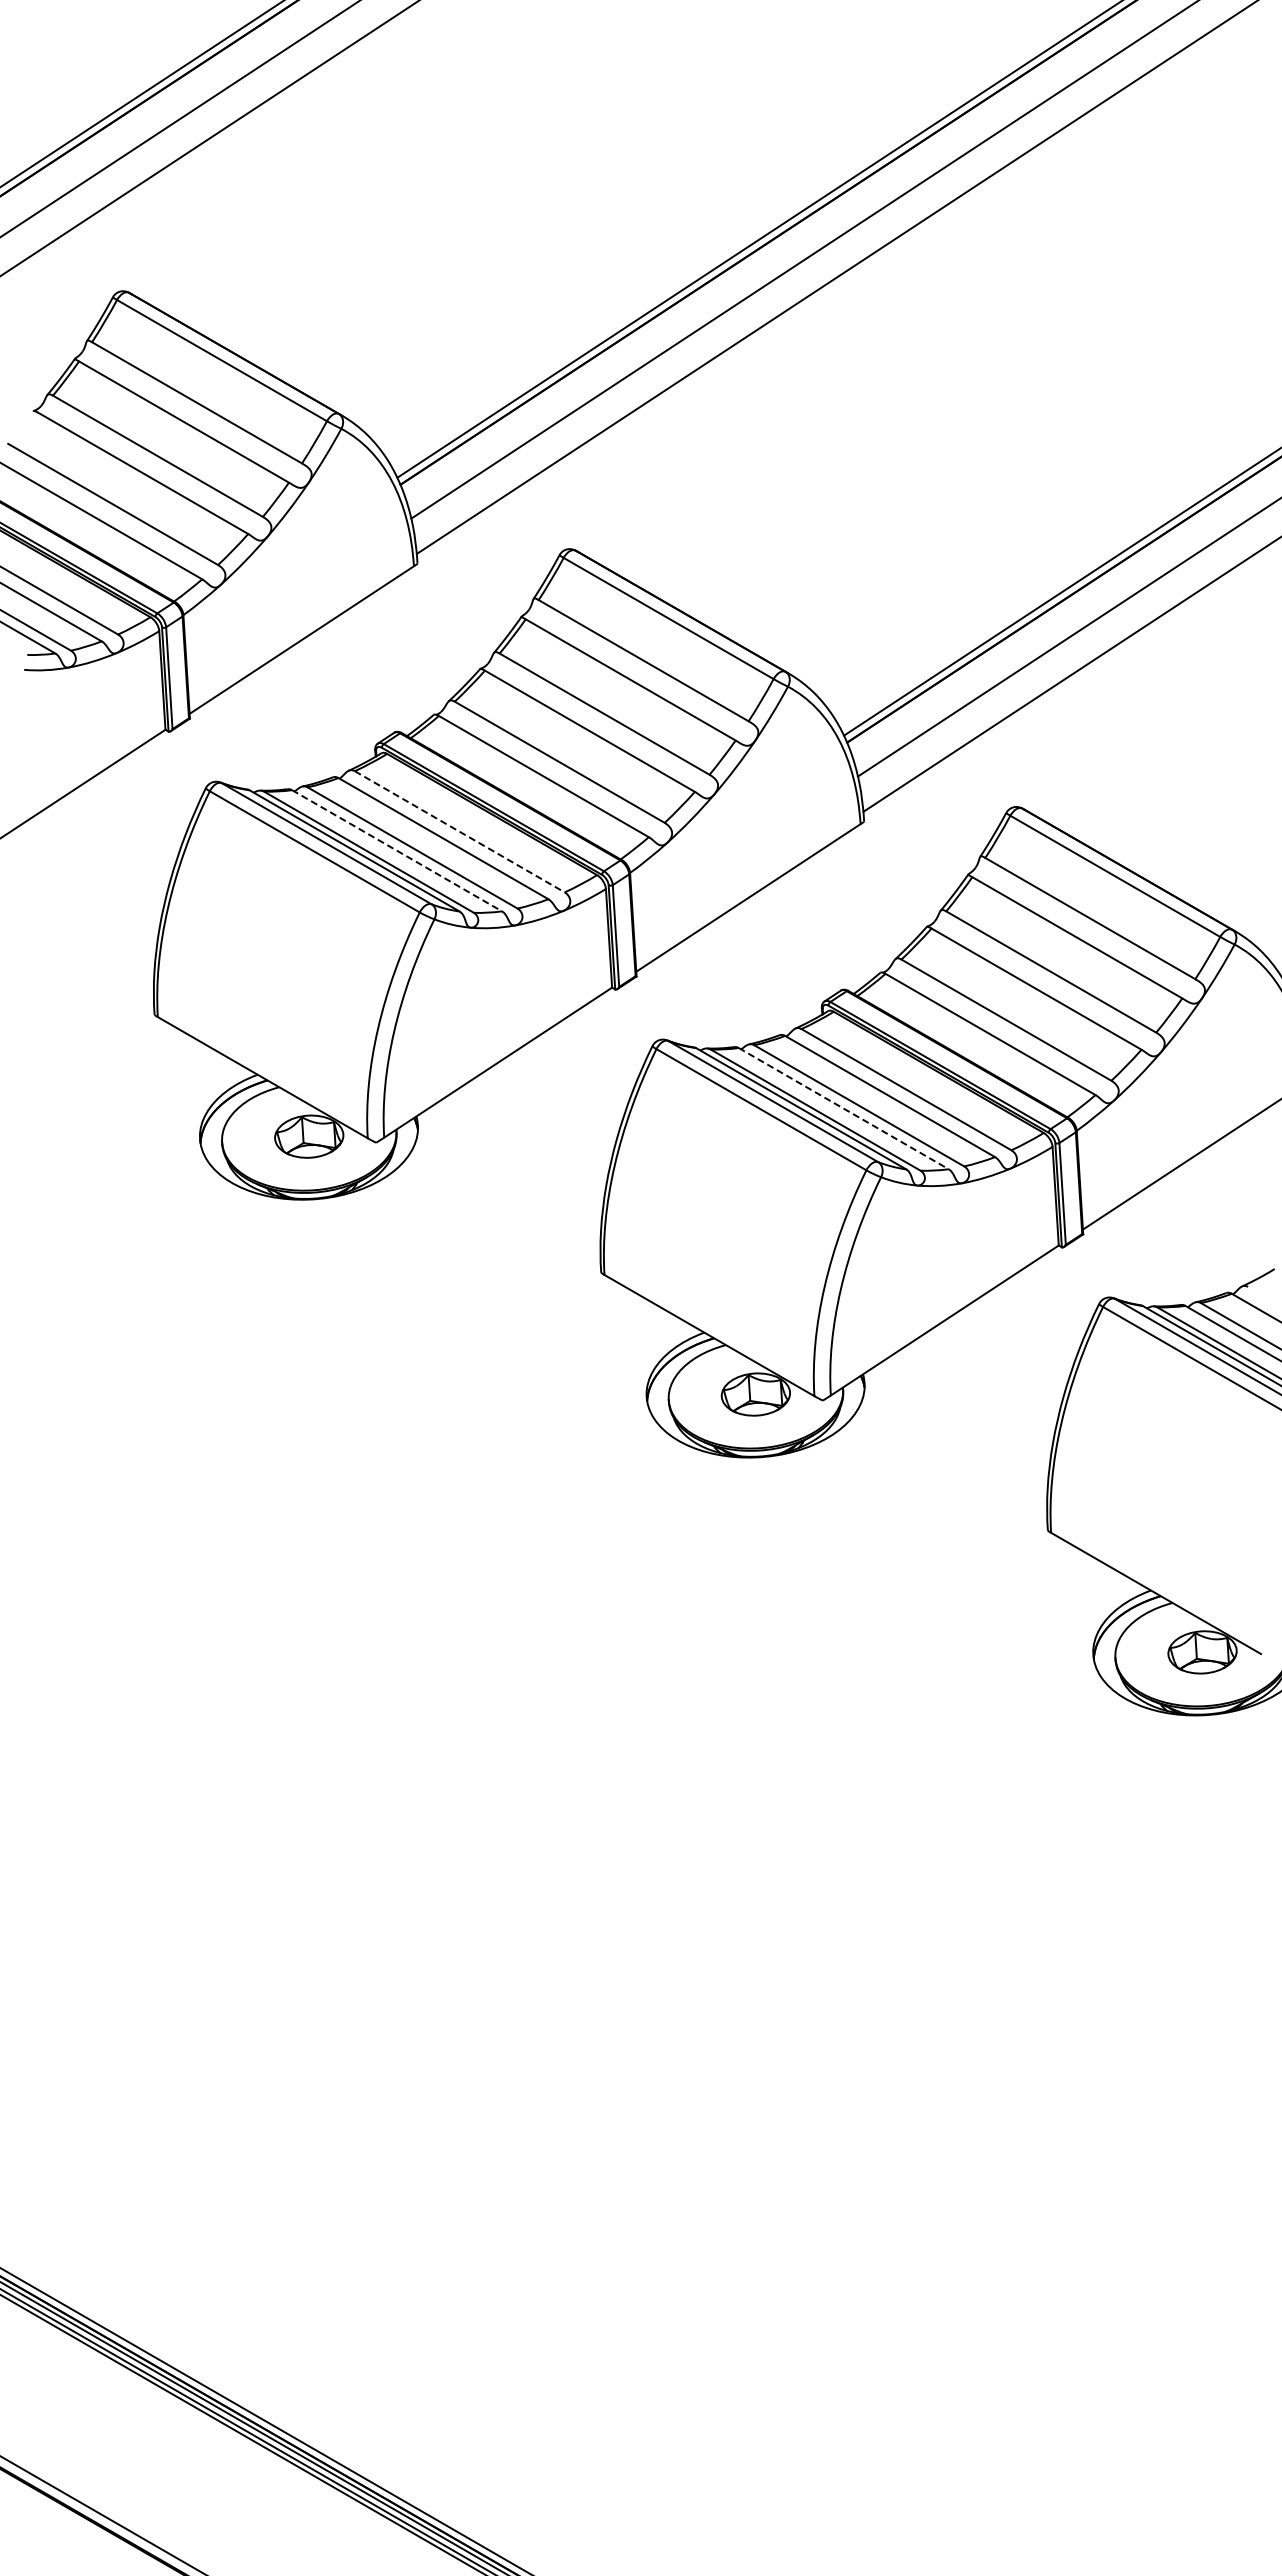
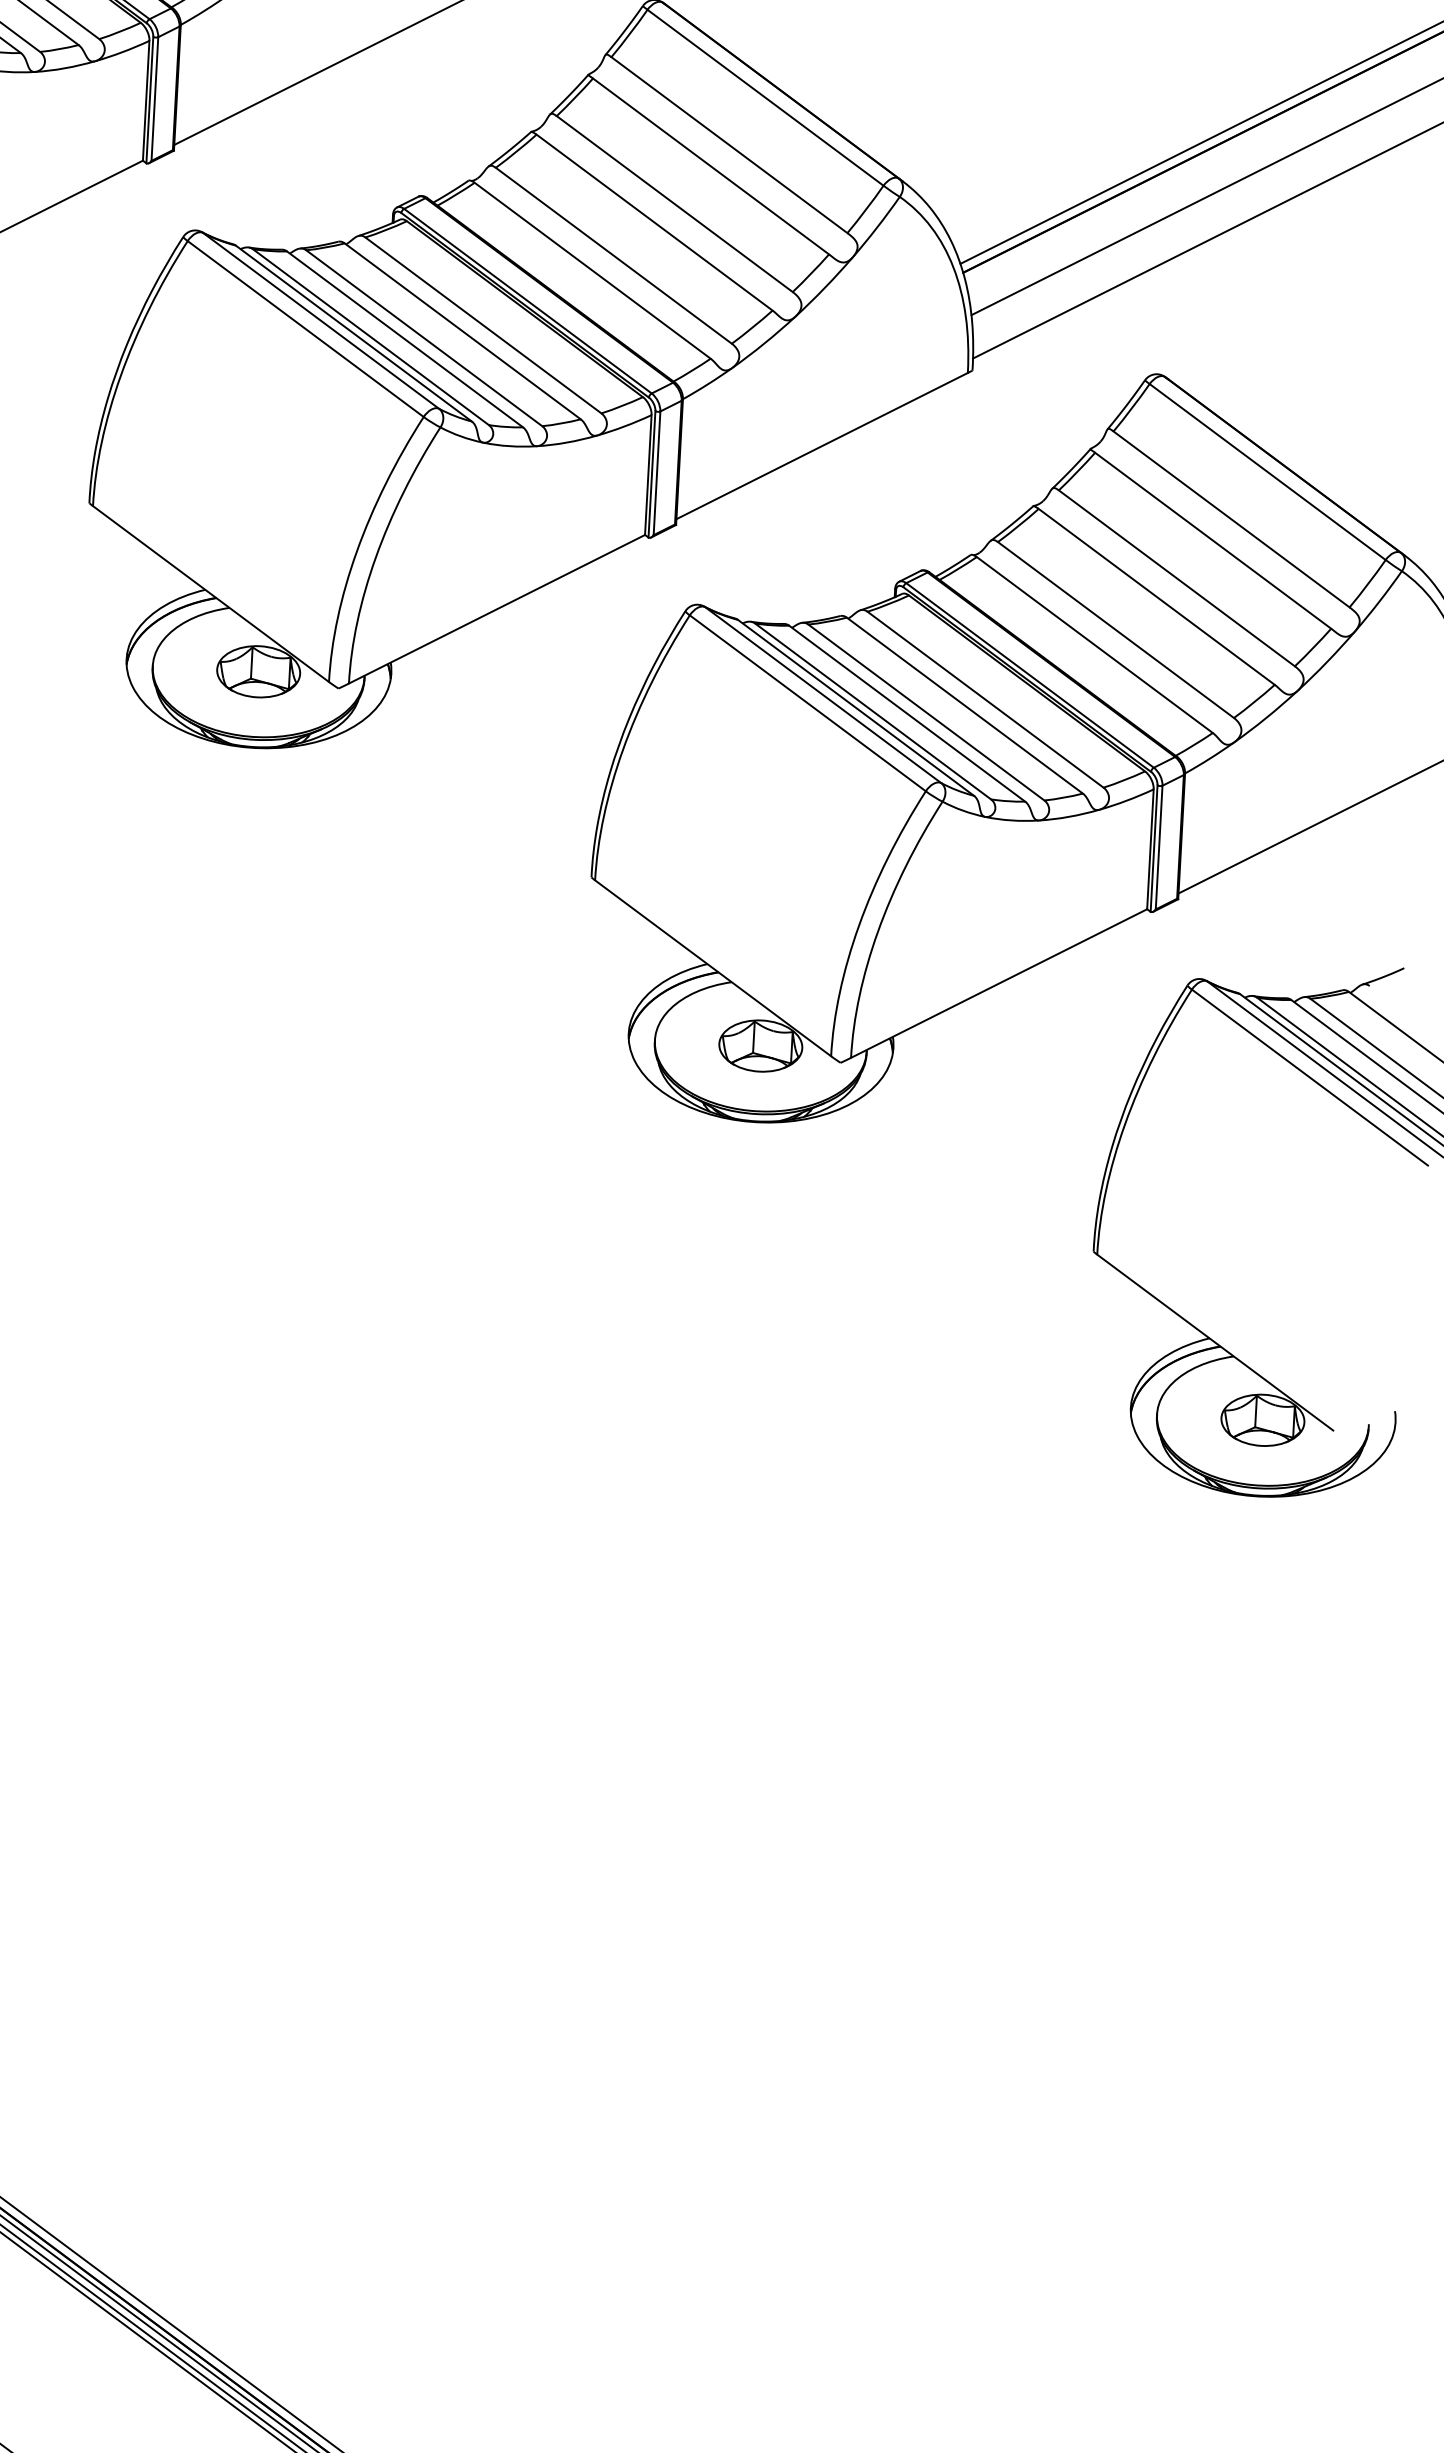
line: (460, 832) -> (484, 326), dashed -> solid
line: (397, 851) -> (405, 340), dashed -> solid
line: (844, 1108) -> (908, 713), dashed -> solid

